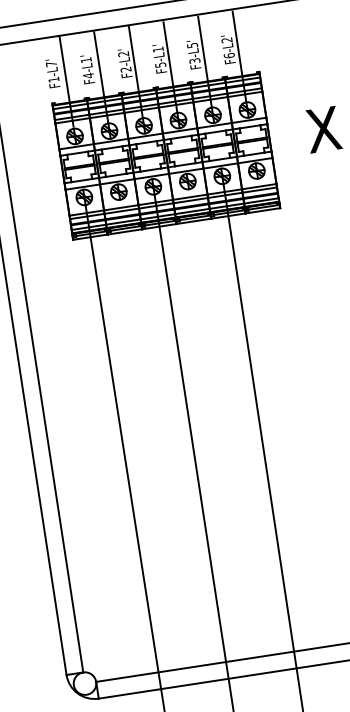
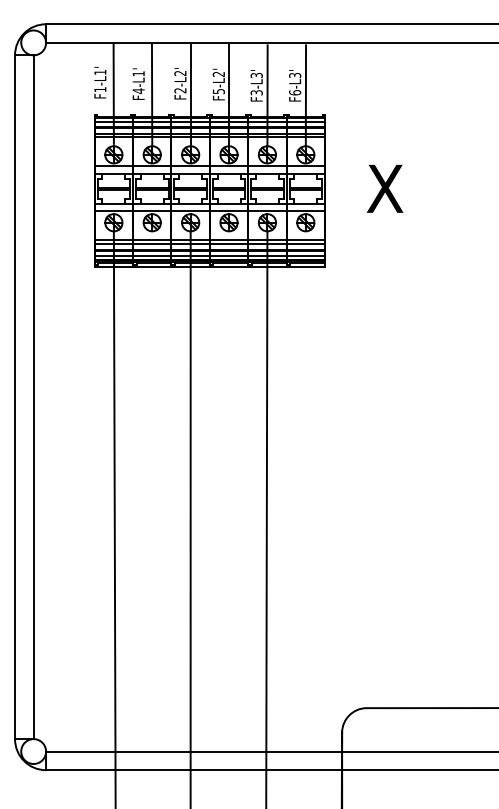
text: (227, 40) -> (295, 75), F6-L2' -> F6-L3'
text: (191, 45) -> (255, 75), F3-L5' -> F3-L3'
text: (158, 49) -> (218, 74), F5-L1' -> F5-L2'
text: (51, 63) -> (100, 71), F1-L7' -> F1-L1'

